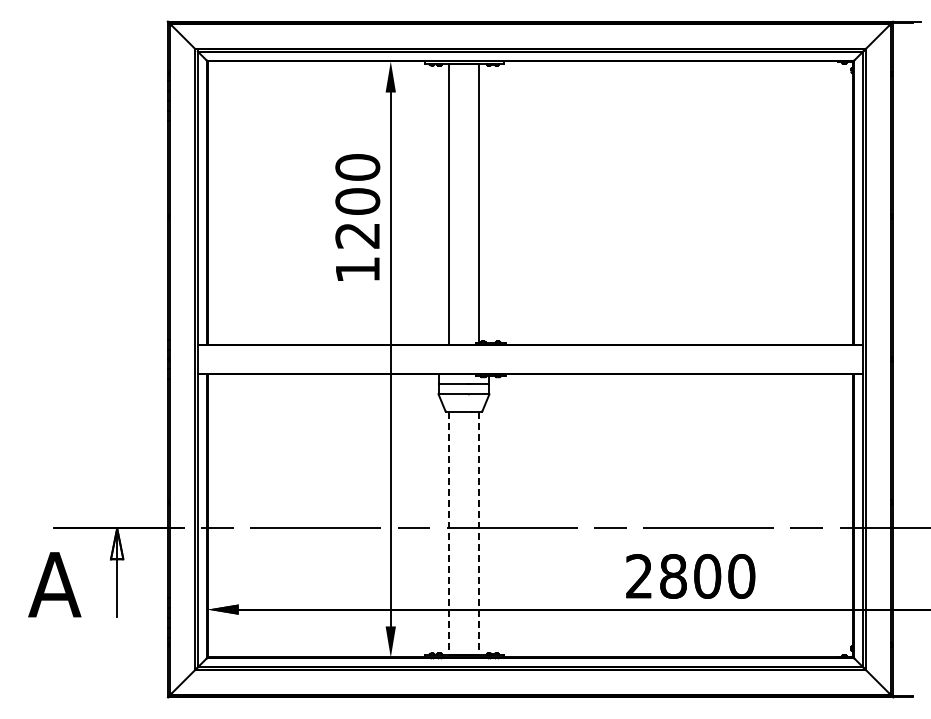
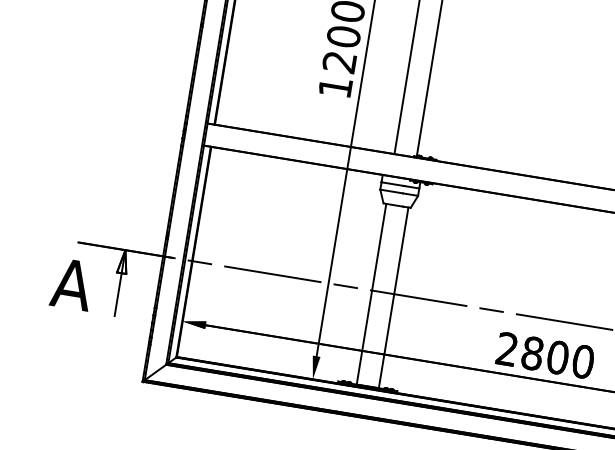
line: (449, 533) -> (371, 294), dashed -> solid
line: (479, 533) -> (393, 298), dashed -> solid

